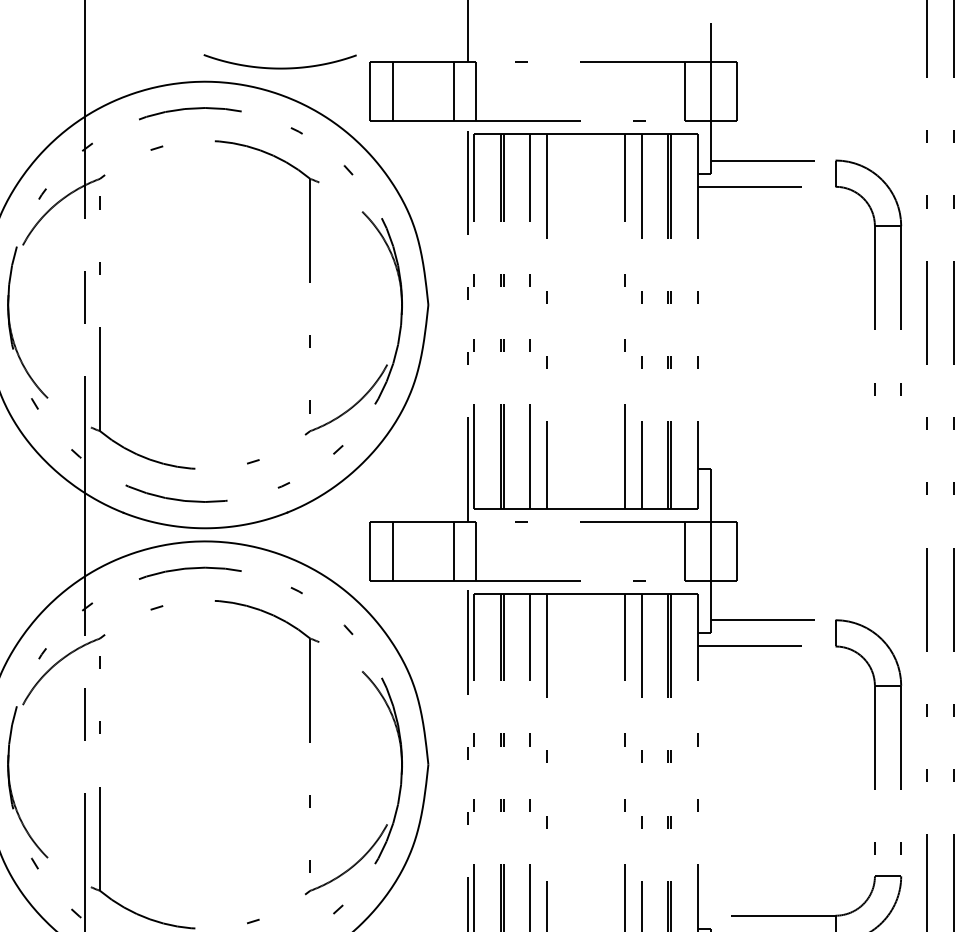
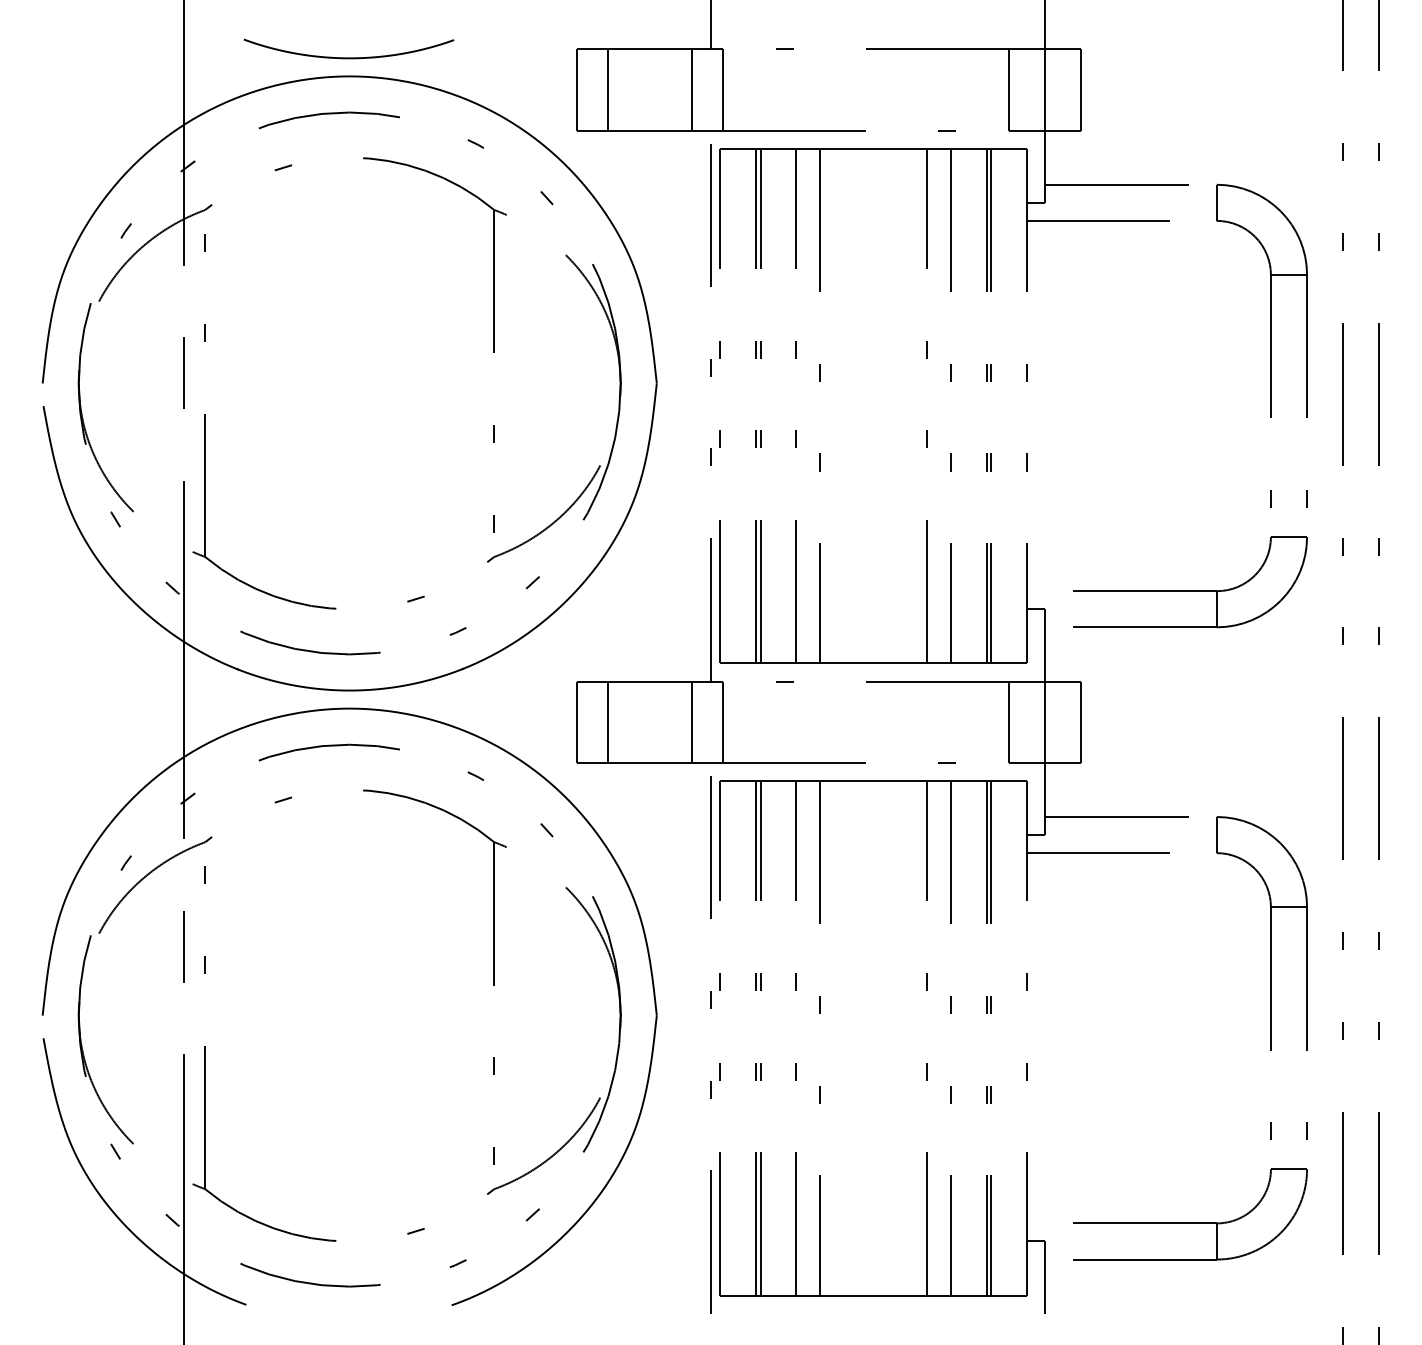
curve: (279, 67) -> (348, 57), moved
part: (816, 455) -> (1190, 590), added

